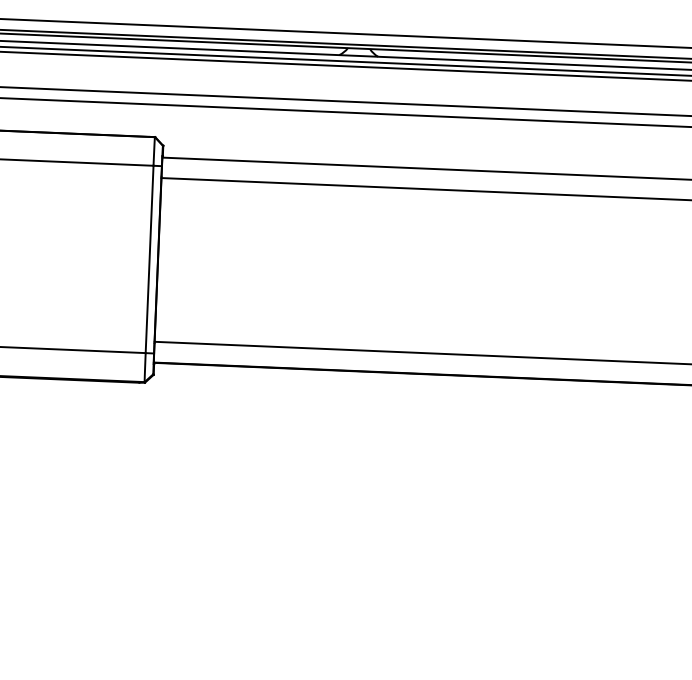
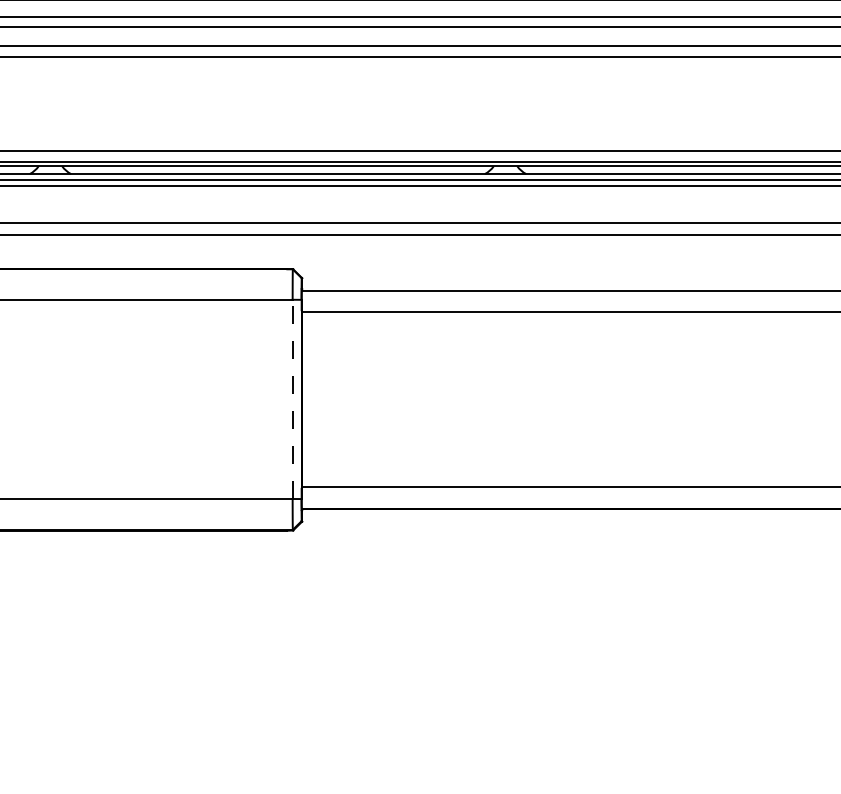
line: (149, 259) -> (292, 399), solid -> dashed

